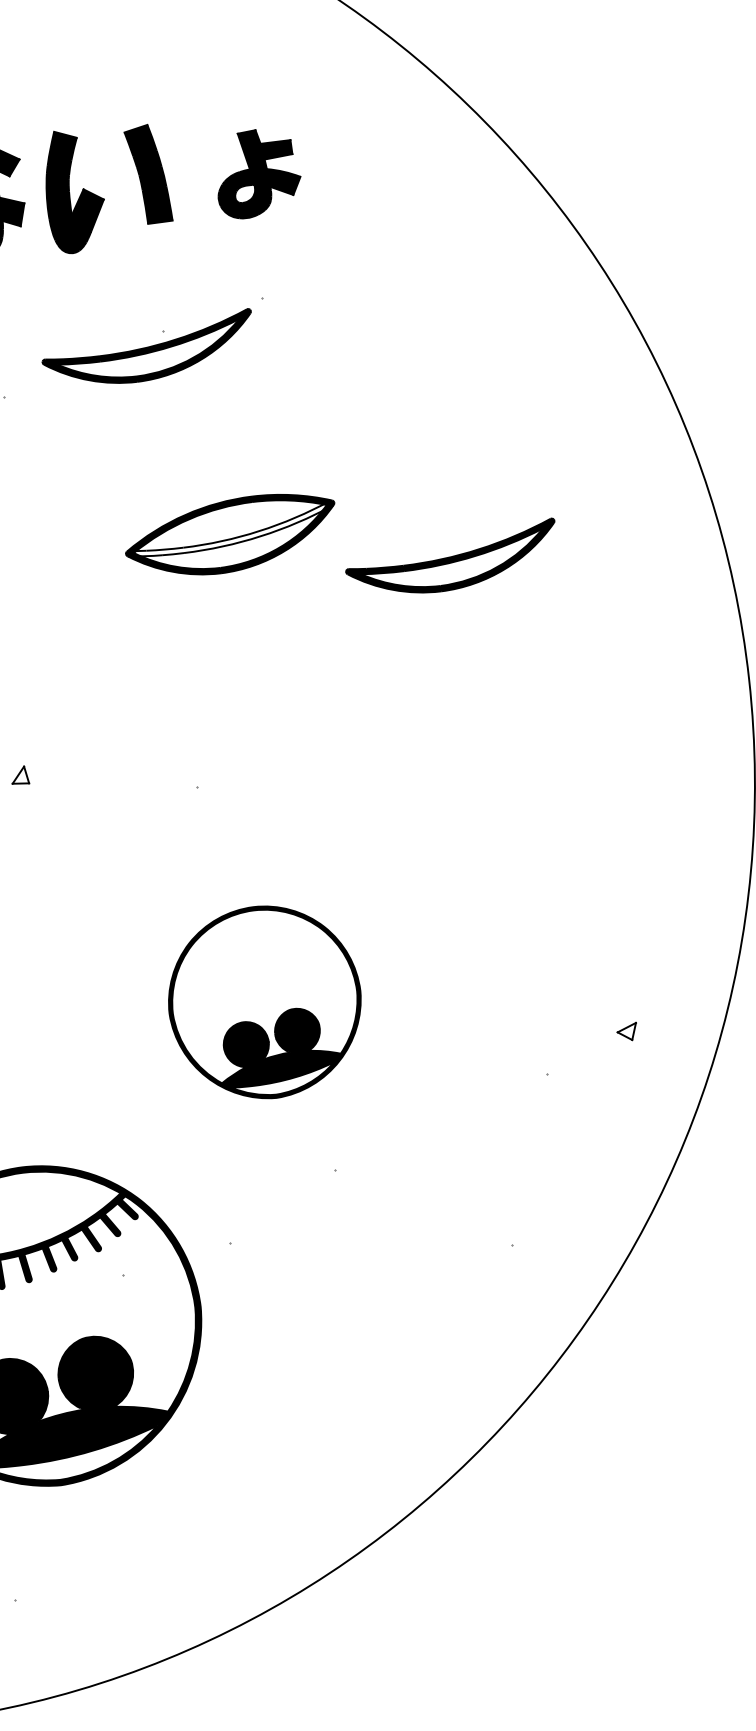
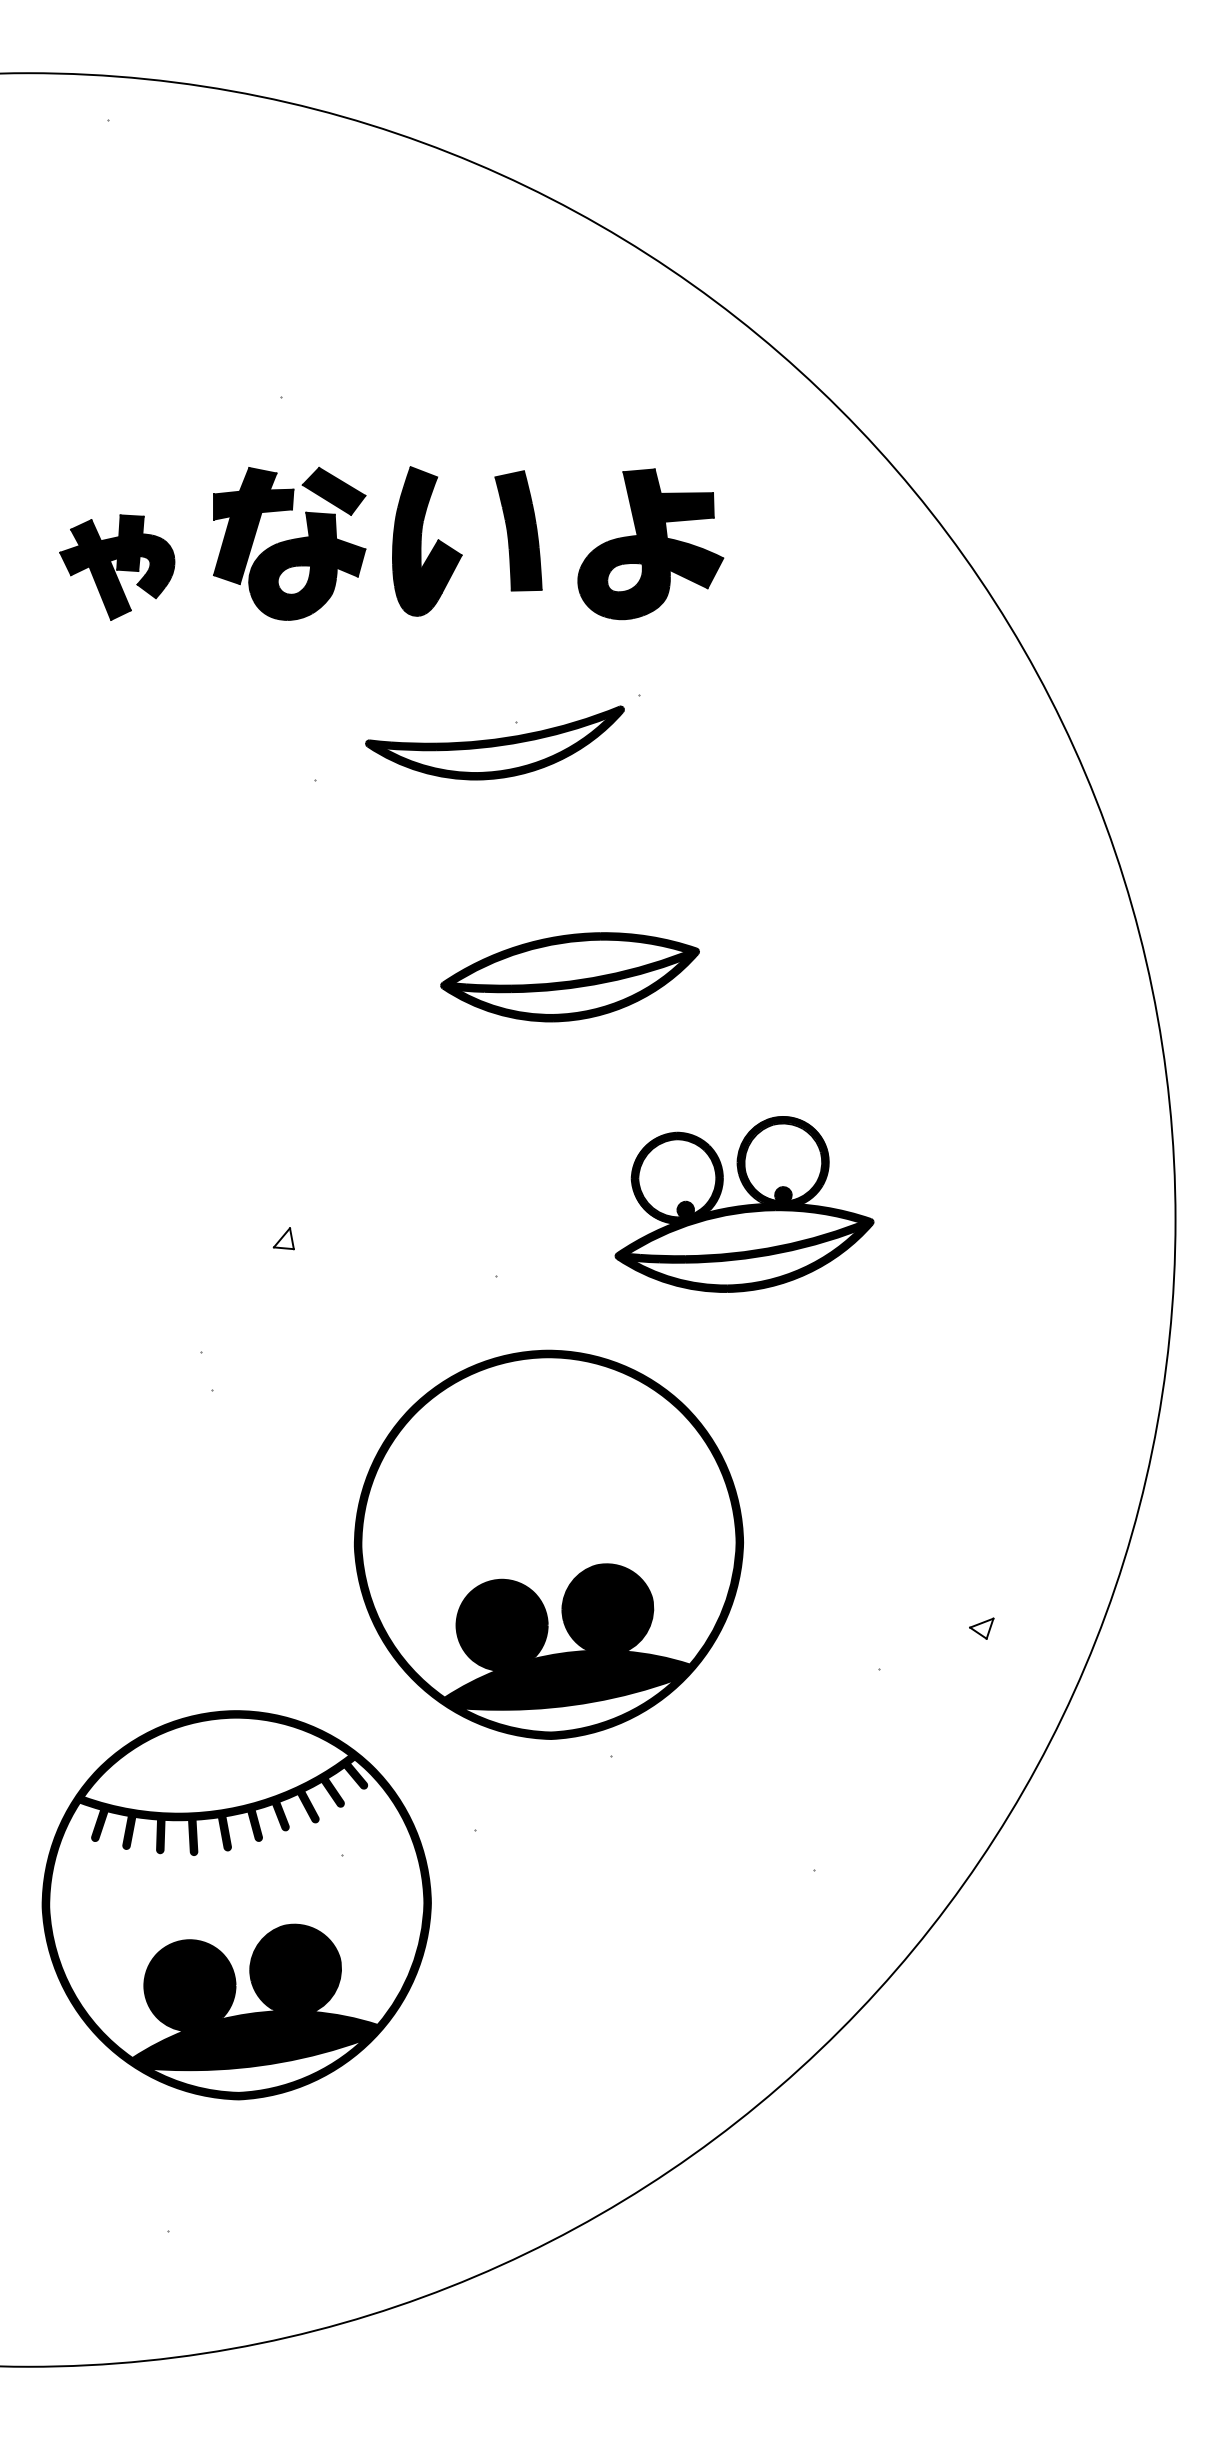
part: (257, 173) -> (650, 544), size x1.43
fill: (230, 529) -> (570, 970), added
part: (451, 559) -> (832, 1035), removed
part: (394, 705) -> (744, 1204), added
part: (264, 1002) -> (548, 1544), size x1.67

